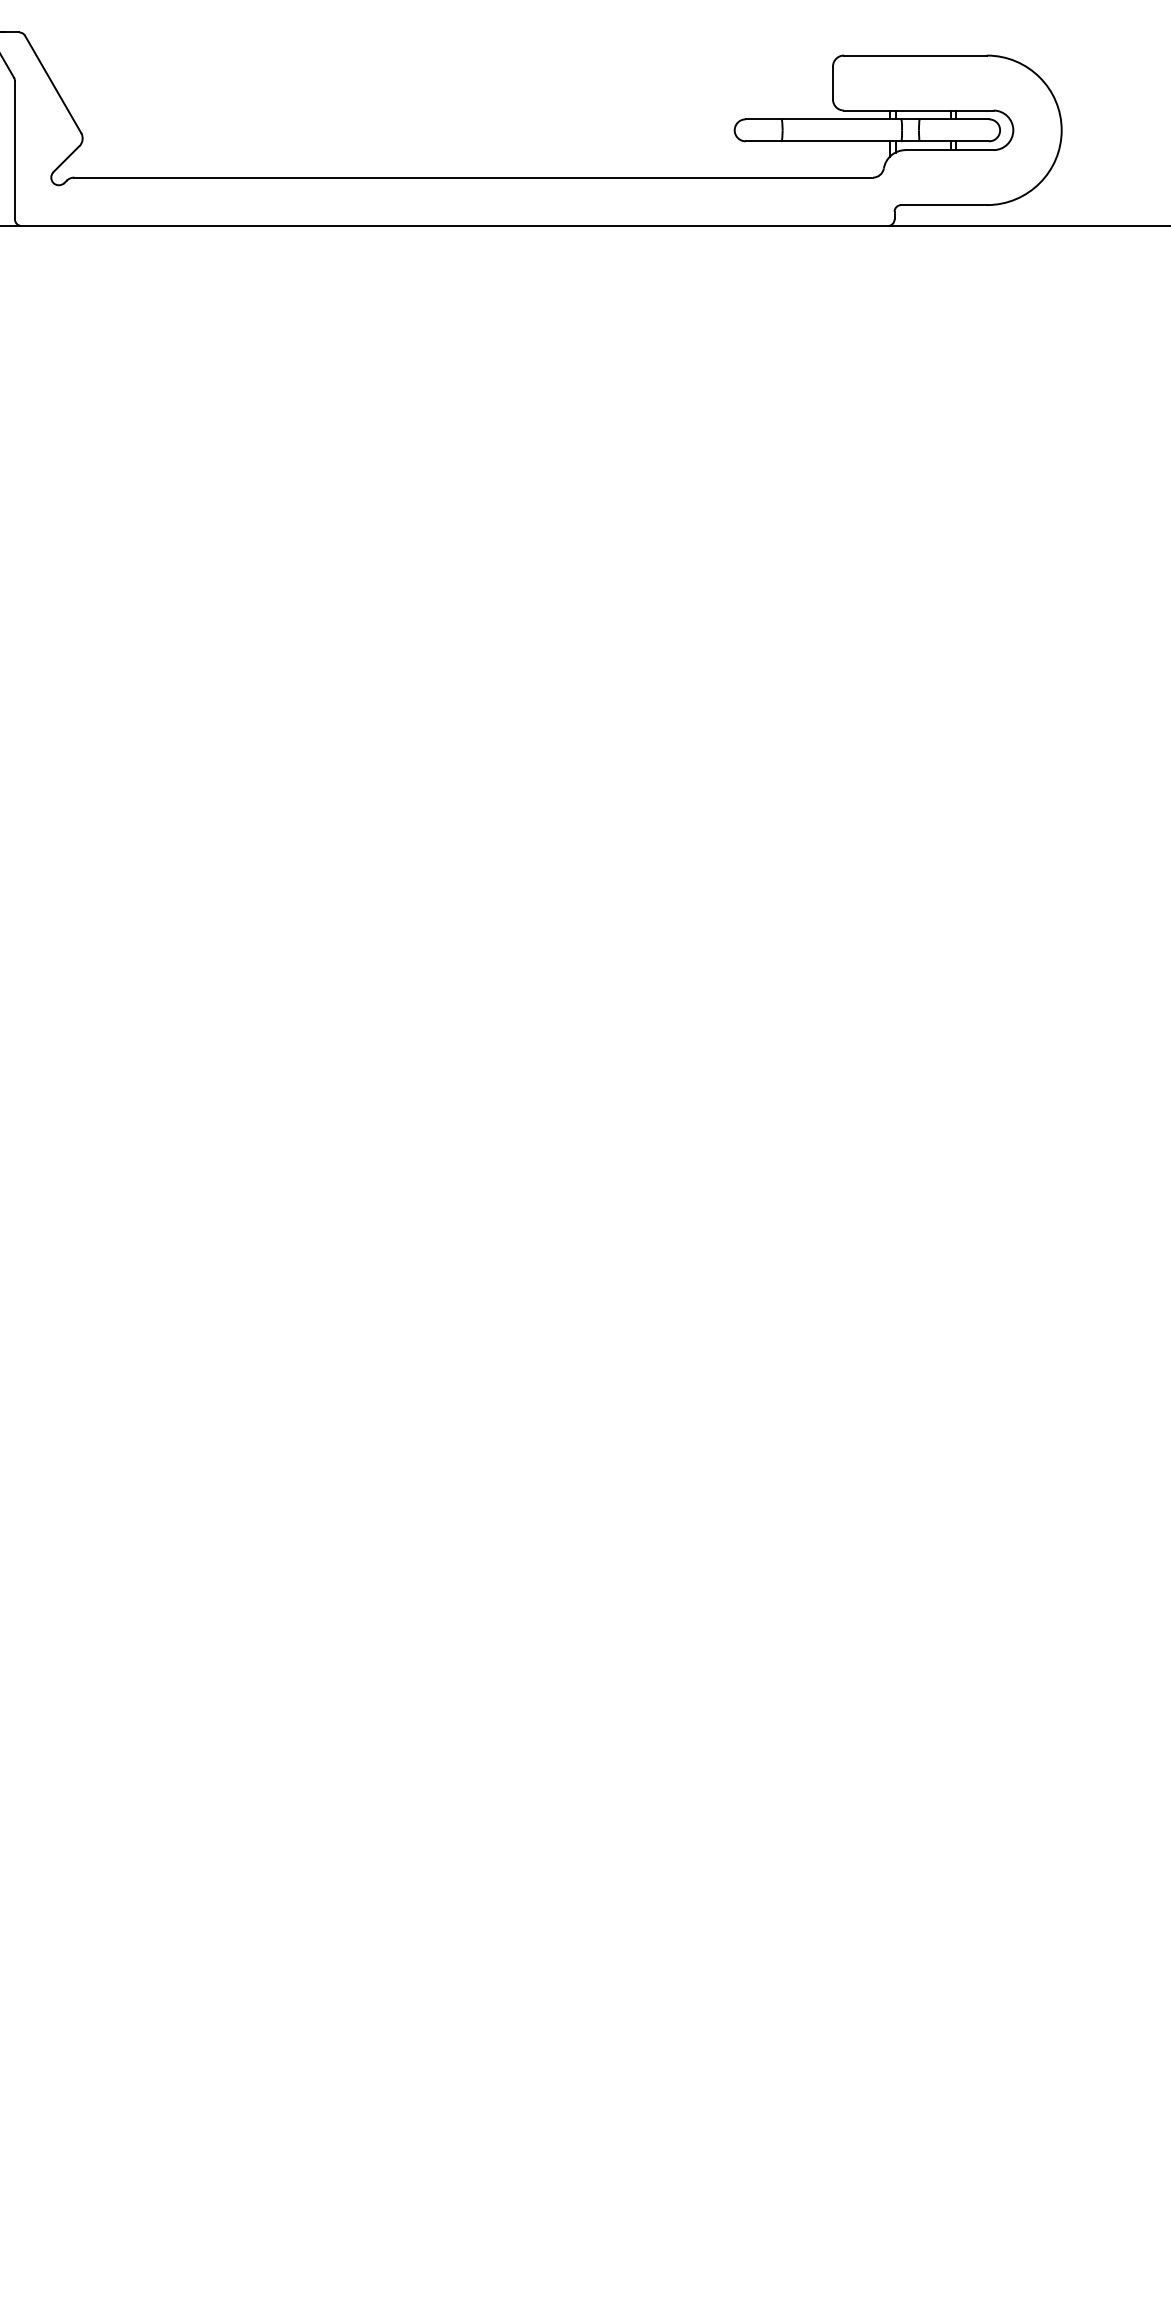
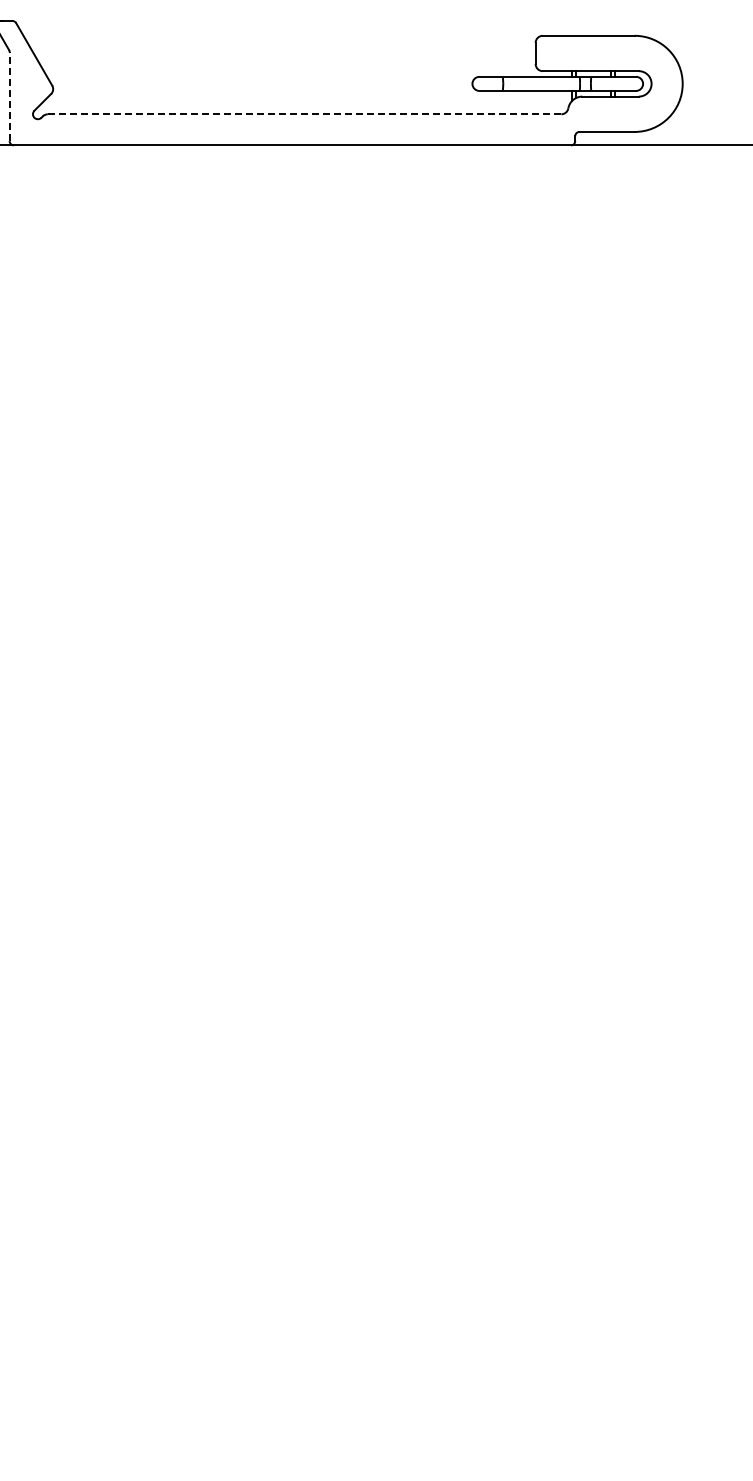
line: (14, 149) -> (9, 96), solid -> dashed
line: (473, 177) -> (304, 114), solid -> dashed

